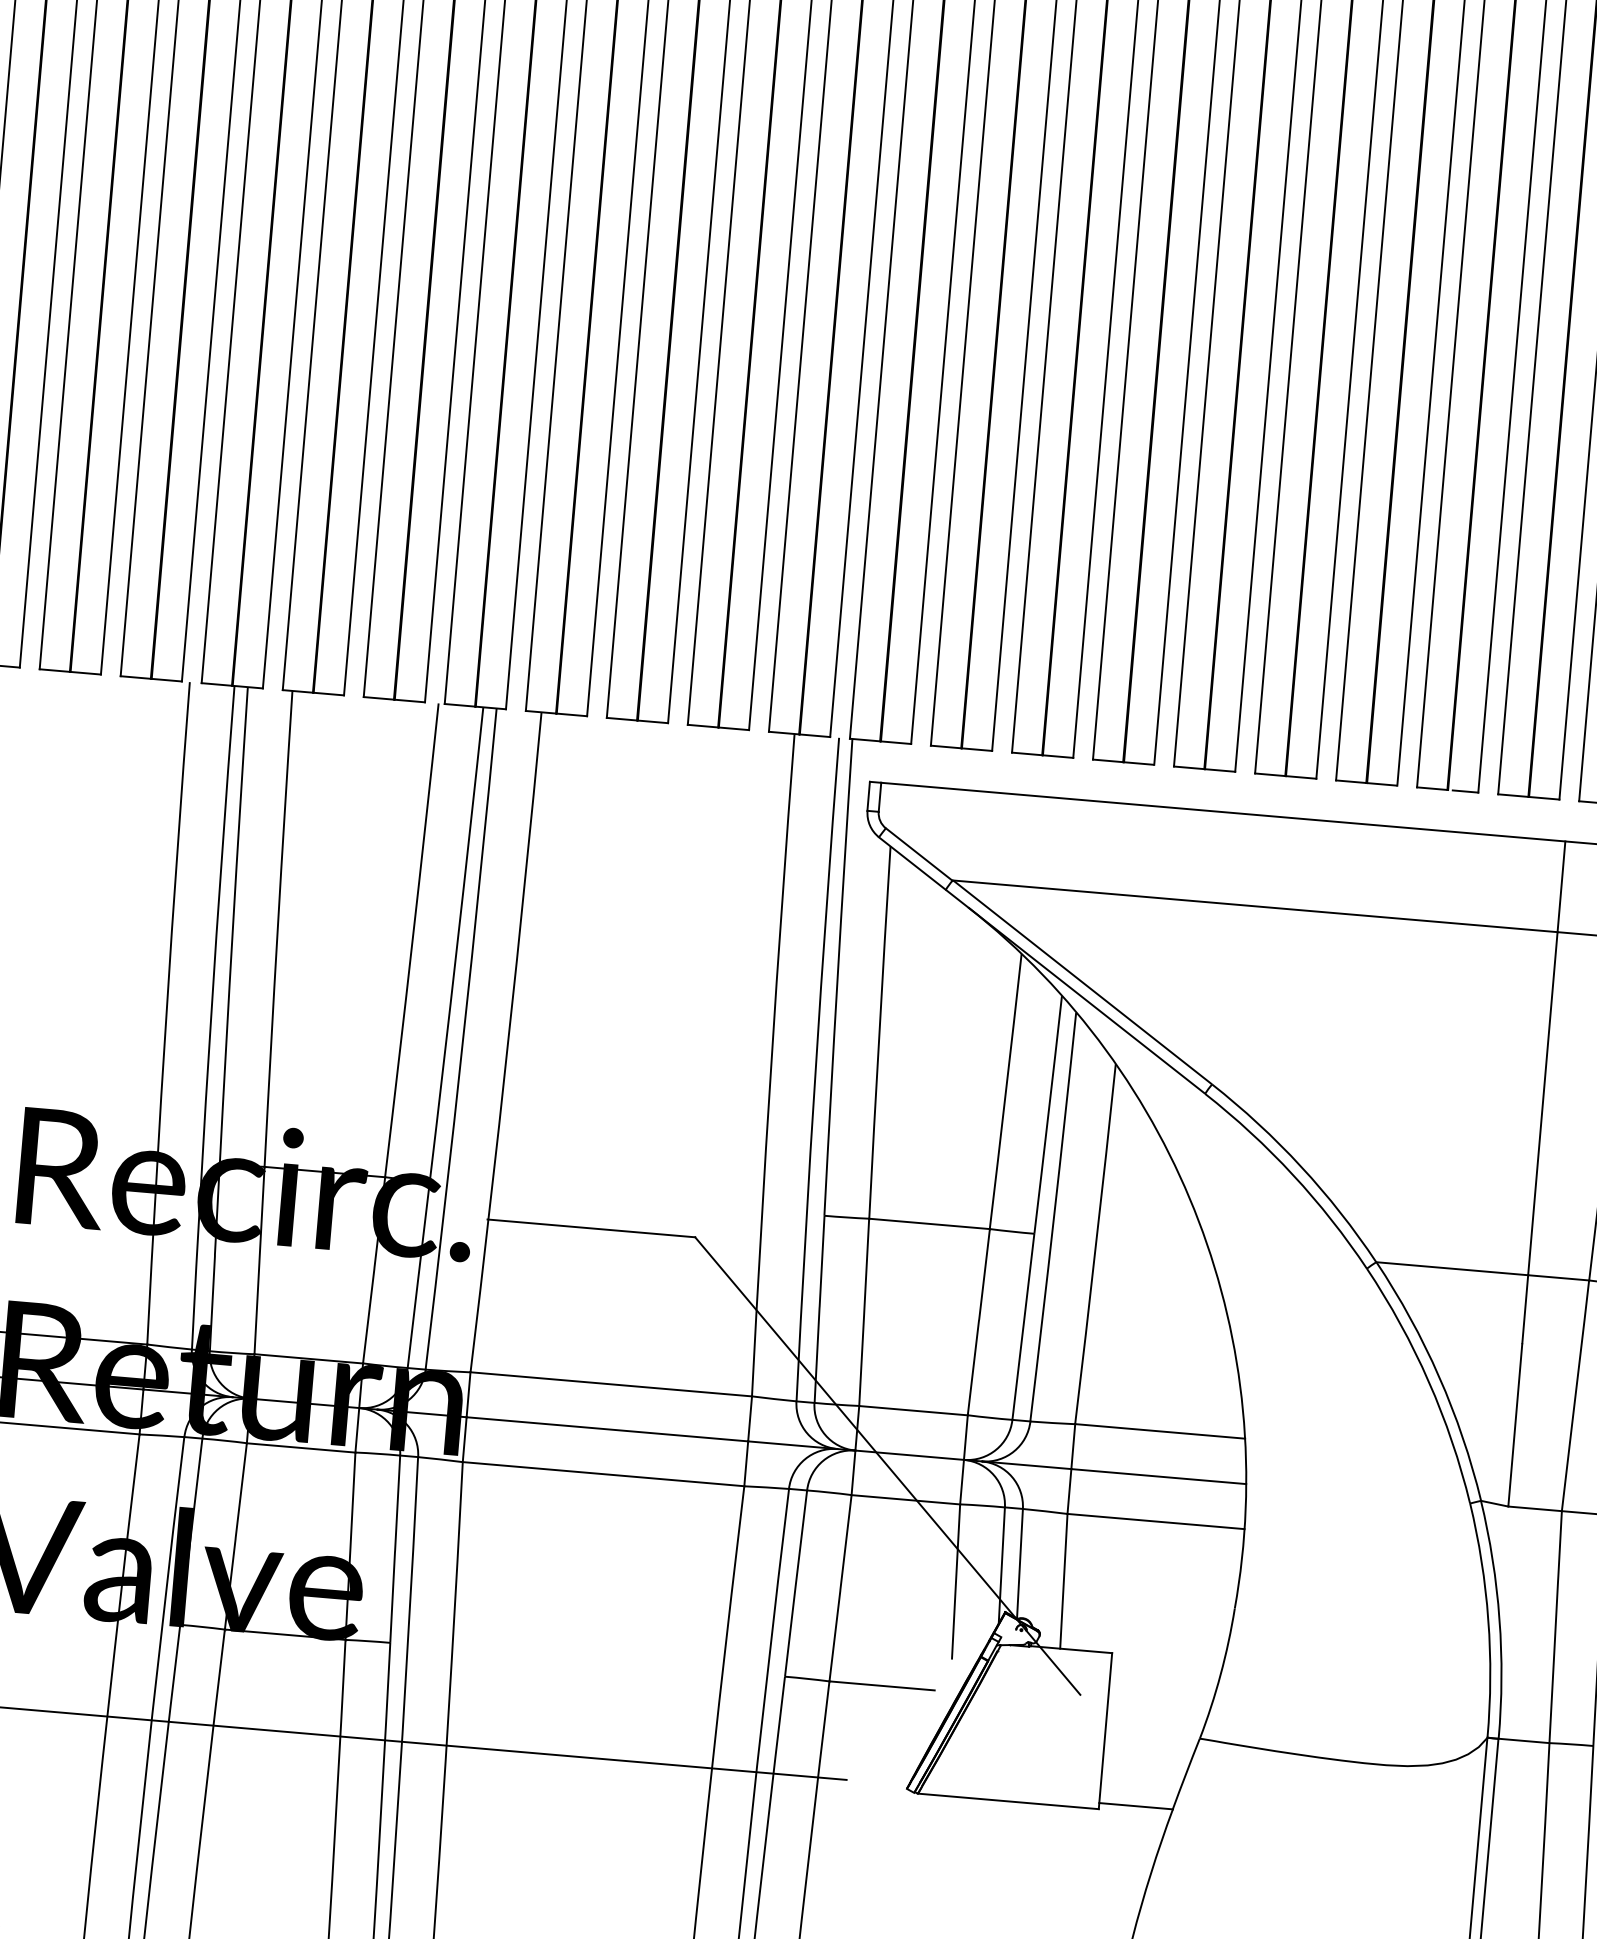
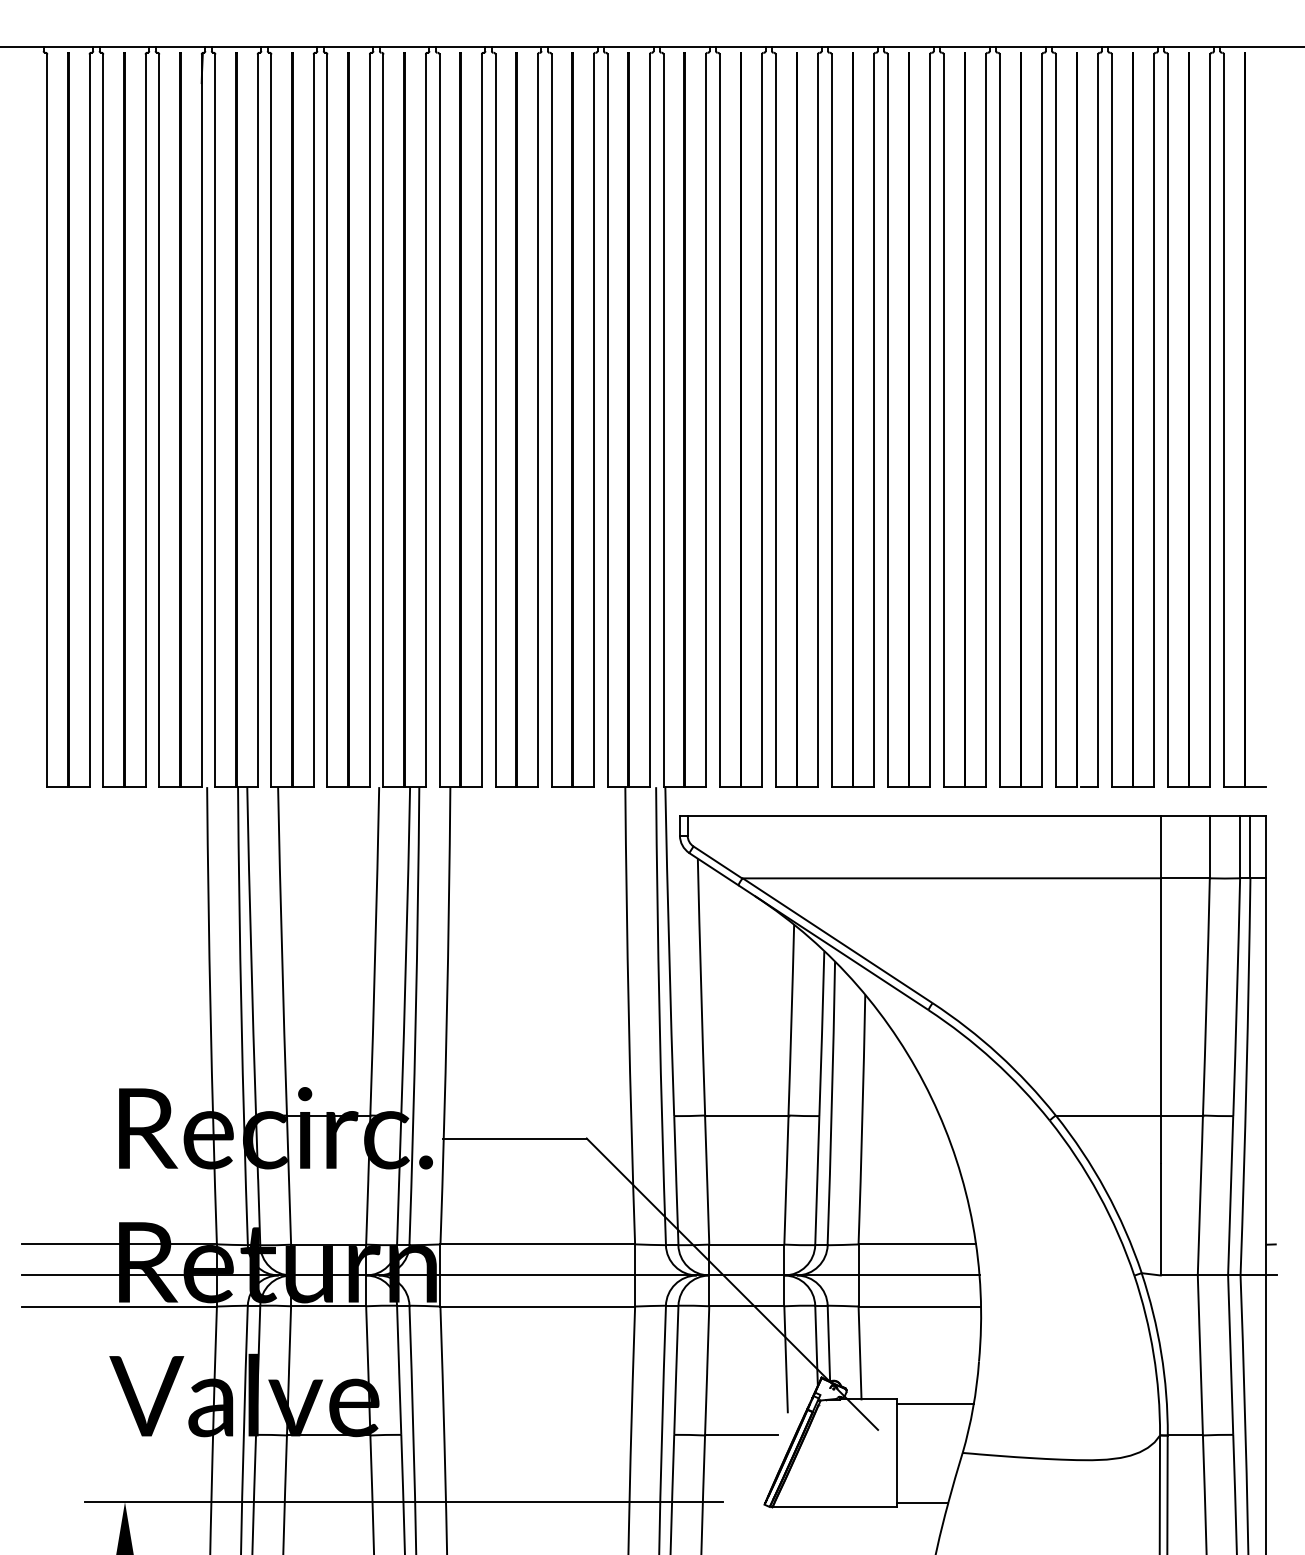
line: (1166, 1663) -> (935, 1403), added

